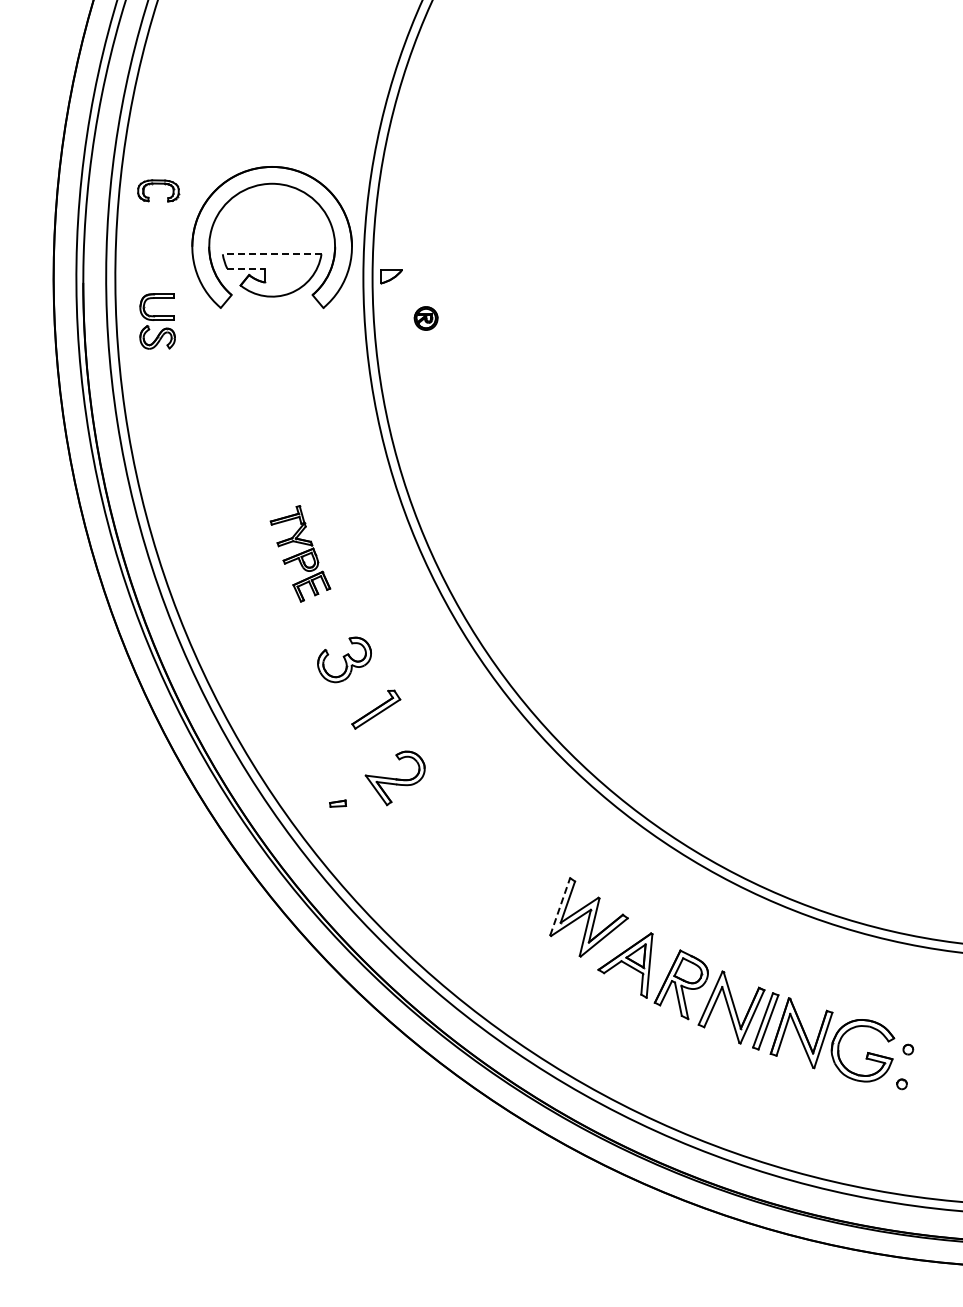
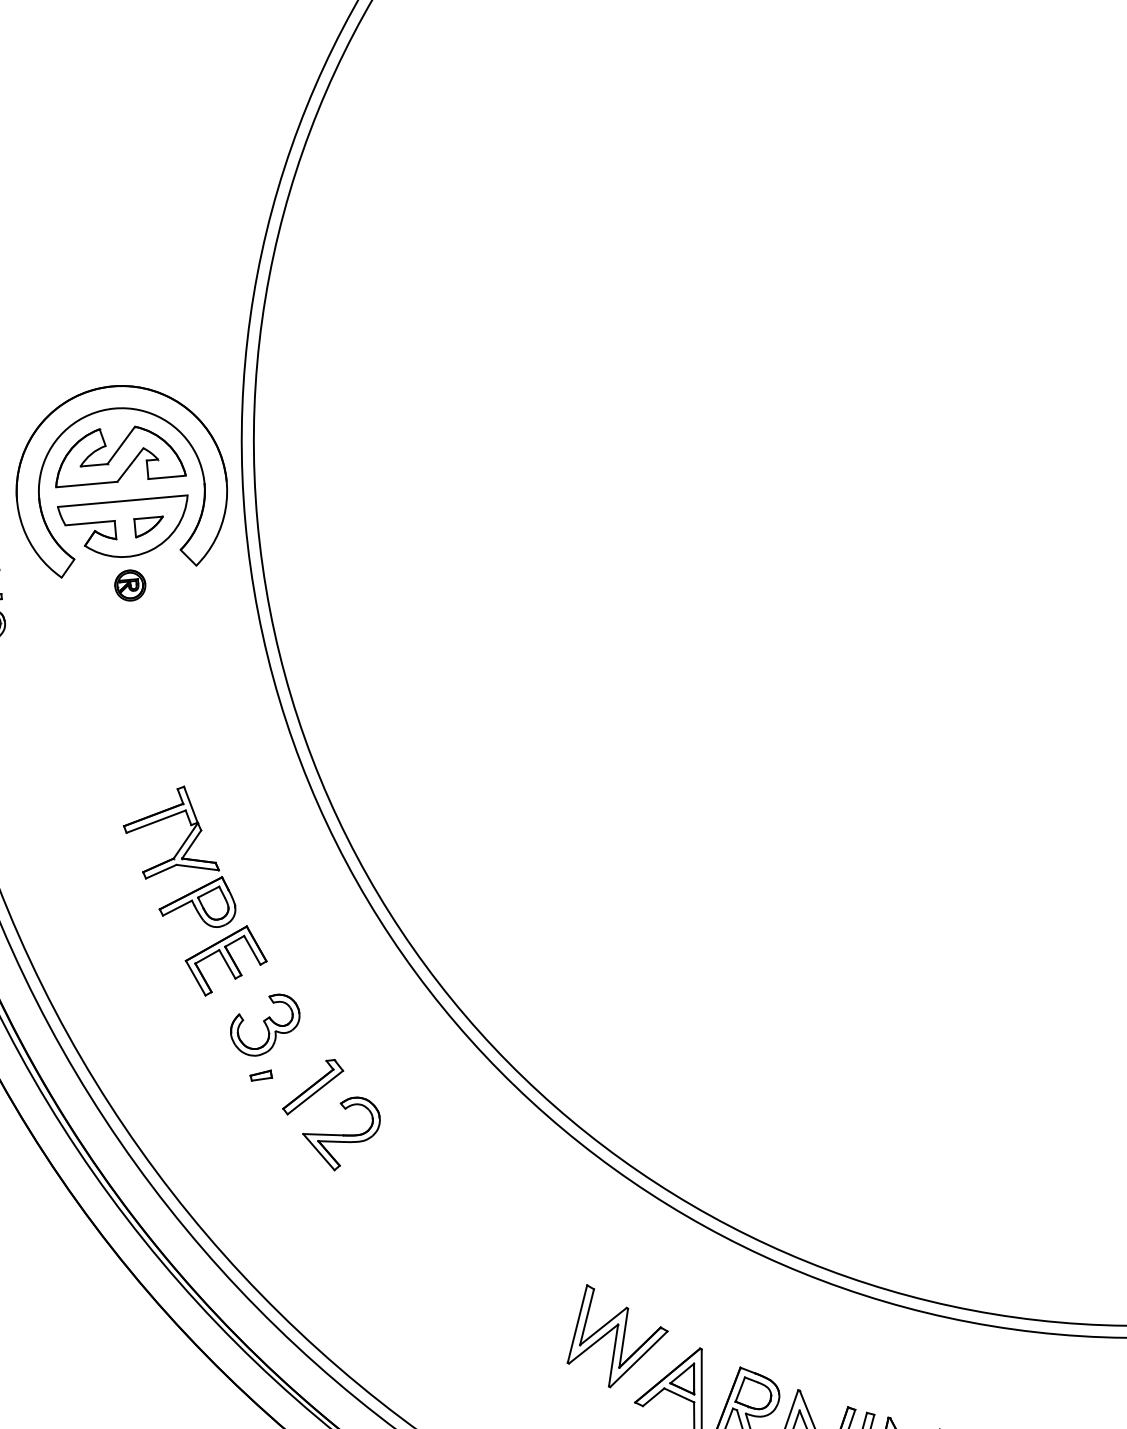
part: (272, 218) -> (119, 454), added
line: (271, 254) -> (121, 501), dashed -> solid
line: (246, 268) -> (90, 522), dashed -> solid
part: (391, 276) -> (149, 526), moved
part: (425, 318) -> (129, 585), moved
part: (300, 553) -> (195, 890), size x1.67
part: (394, 778) -> (341, 1134), moved
part: (338, 803) -> (261, 1075), moved
line: (560, 906) -> (577, 1323), dashed -> solid

